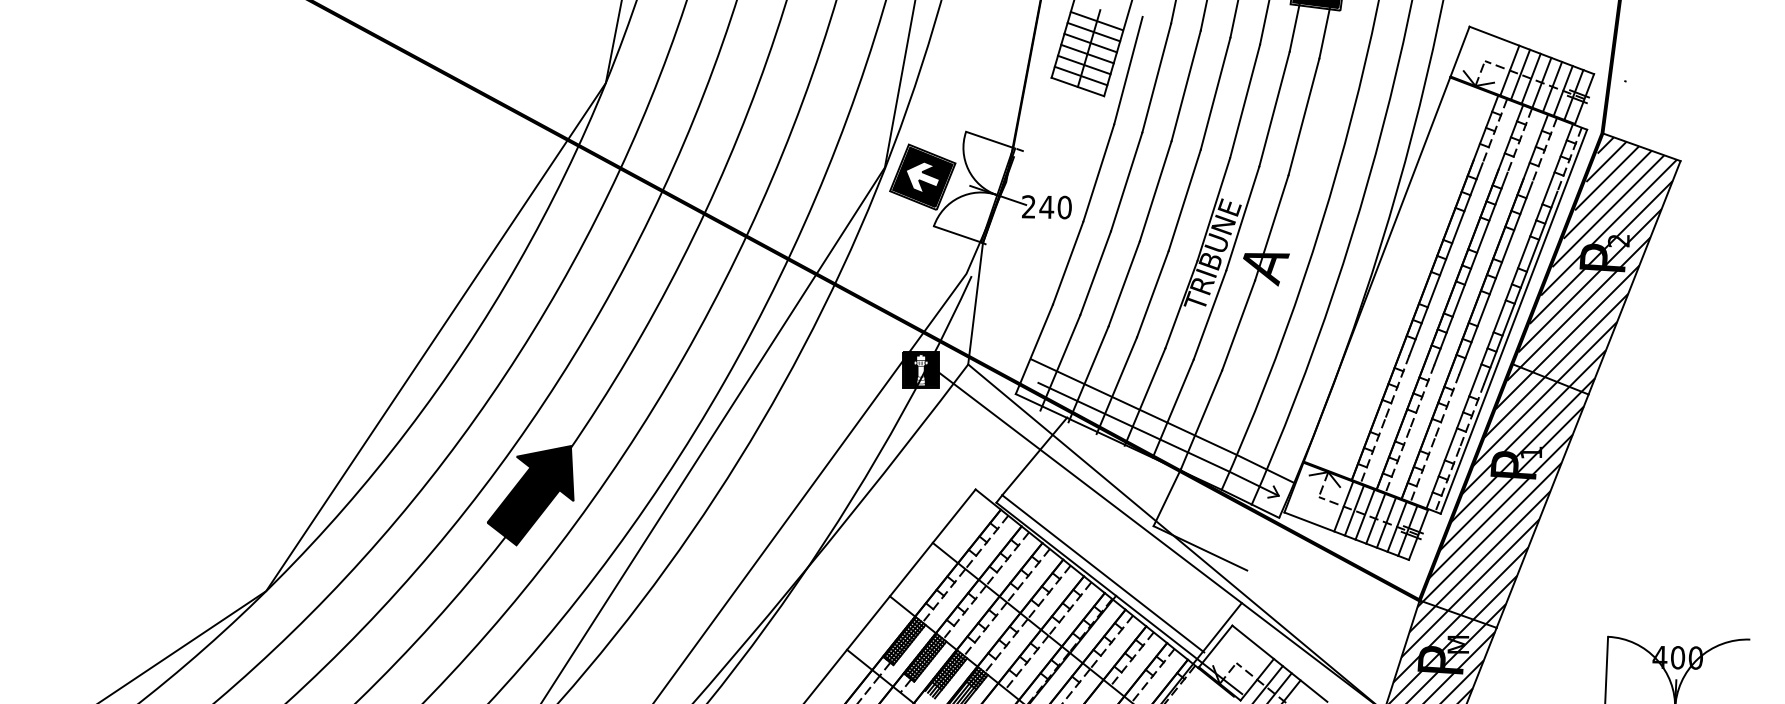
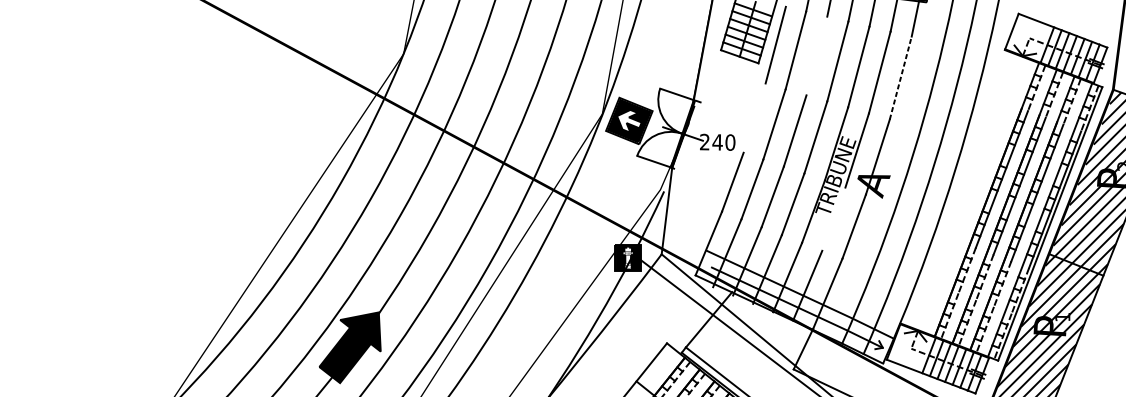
line: (1185, 85) -> (816, 55), removed
line: (1304, 116) -> (901, 77), solid -> dashed
line: (1098, 172) -> (754, 117), removed
line: (1376, 269) -> (952, 186), removed
line: (1209, 314) -> (833, 218), removed

